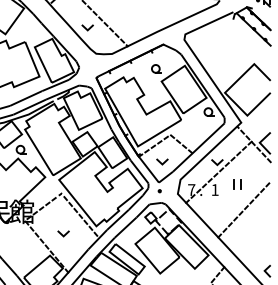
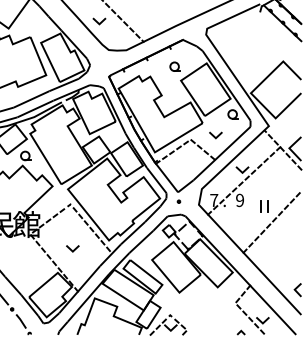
line: (161, 161) -> (214, 135), moved
part: (237, 184) -> (264, 206), moved
text: (214, 190) -> (239, 200), 1 -> 9

